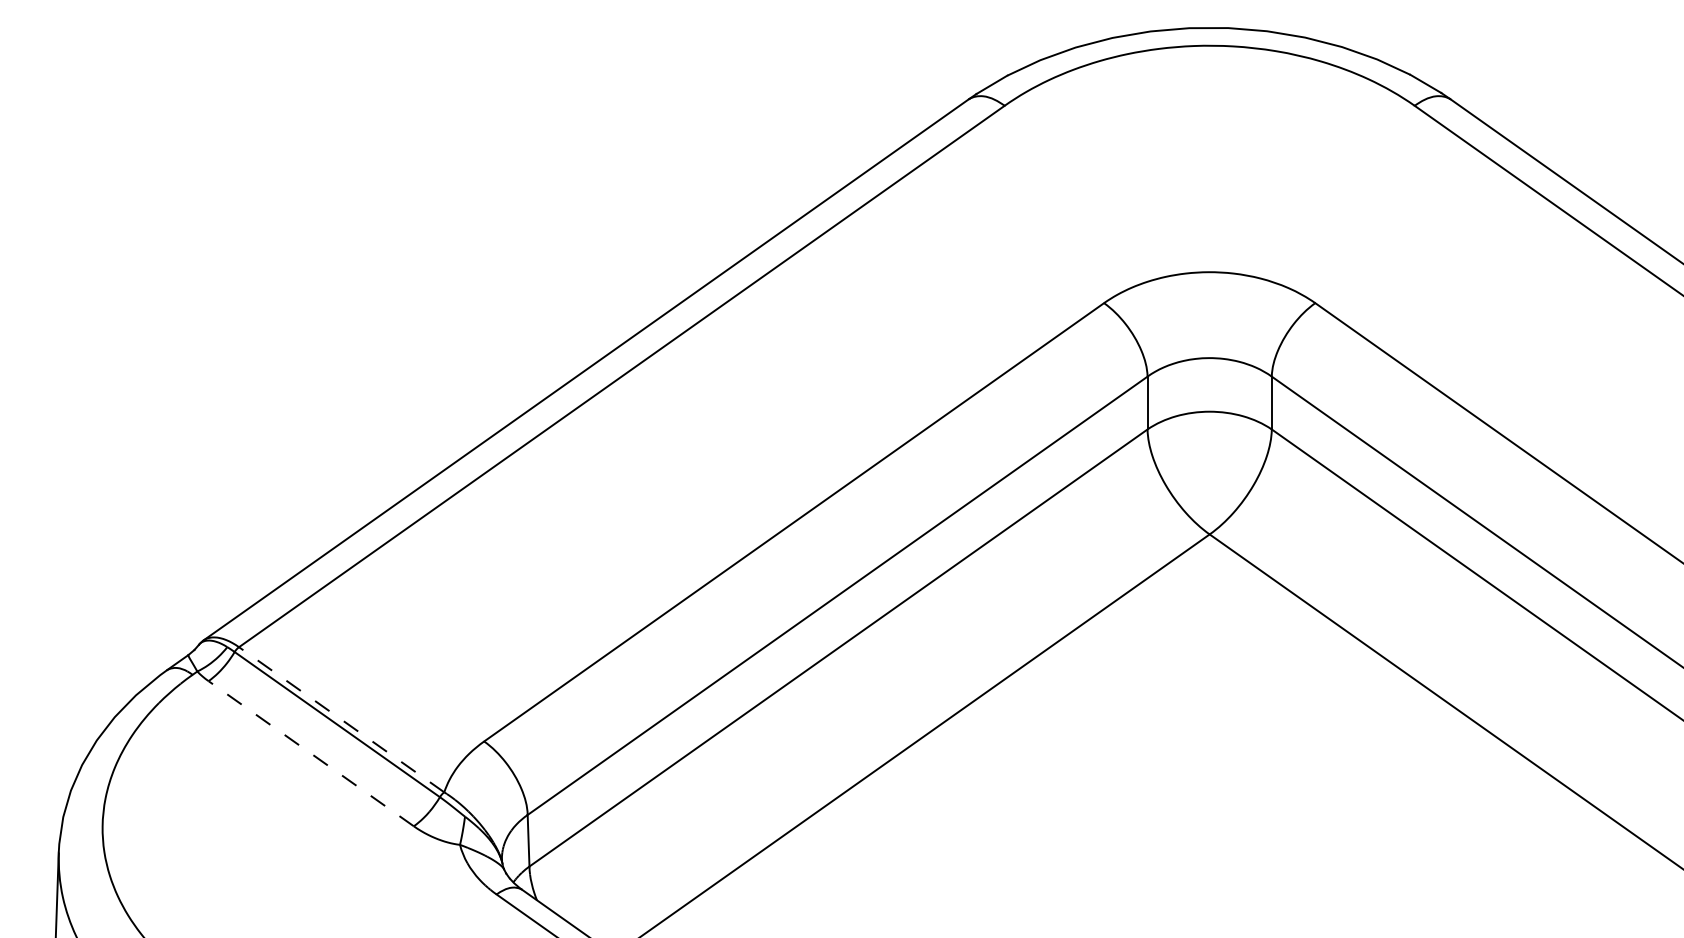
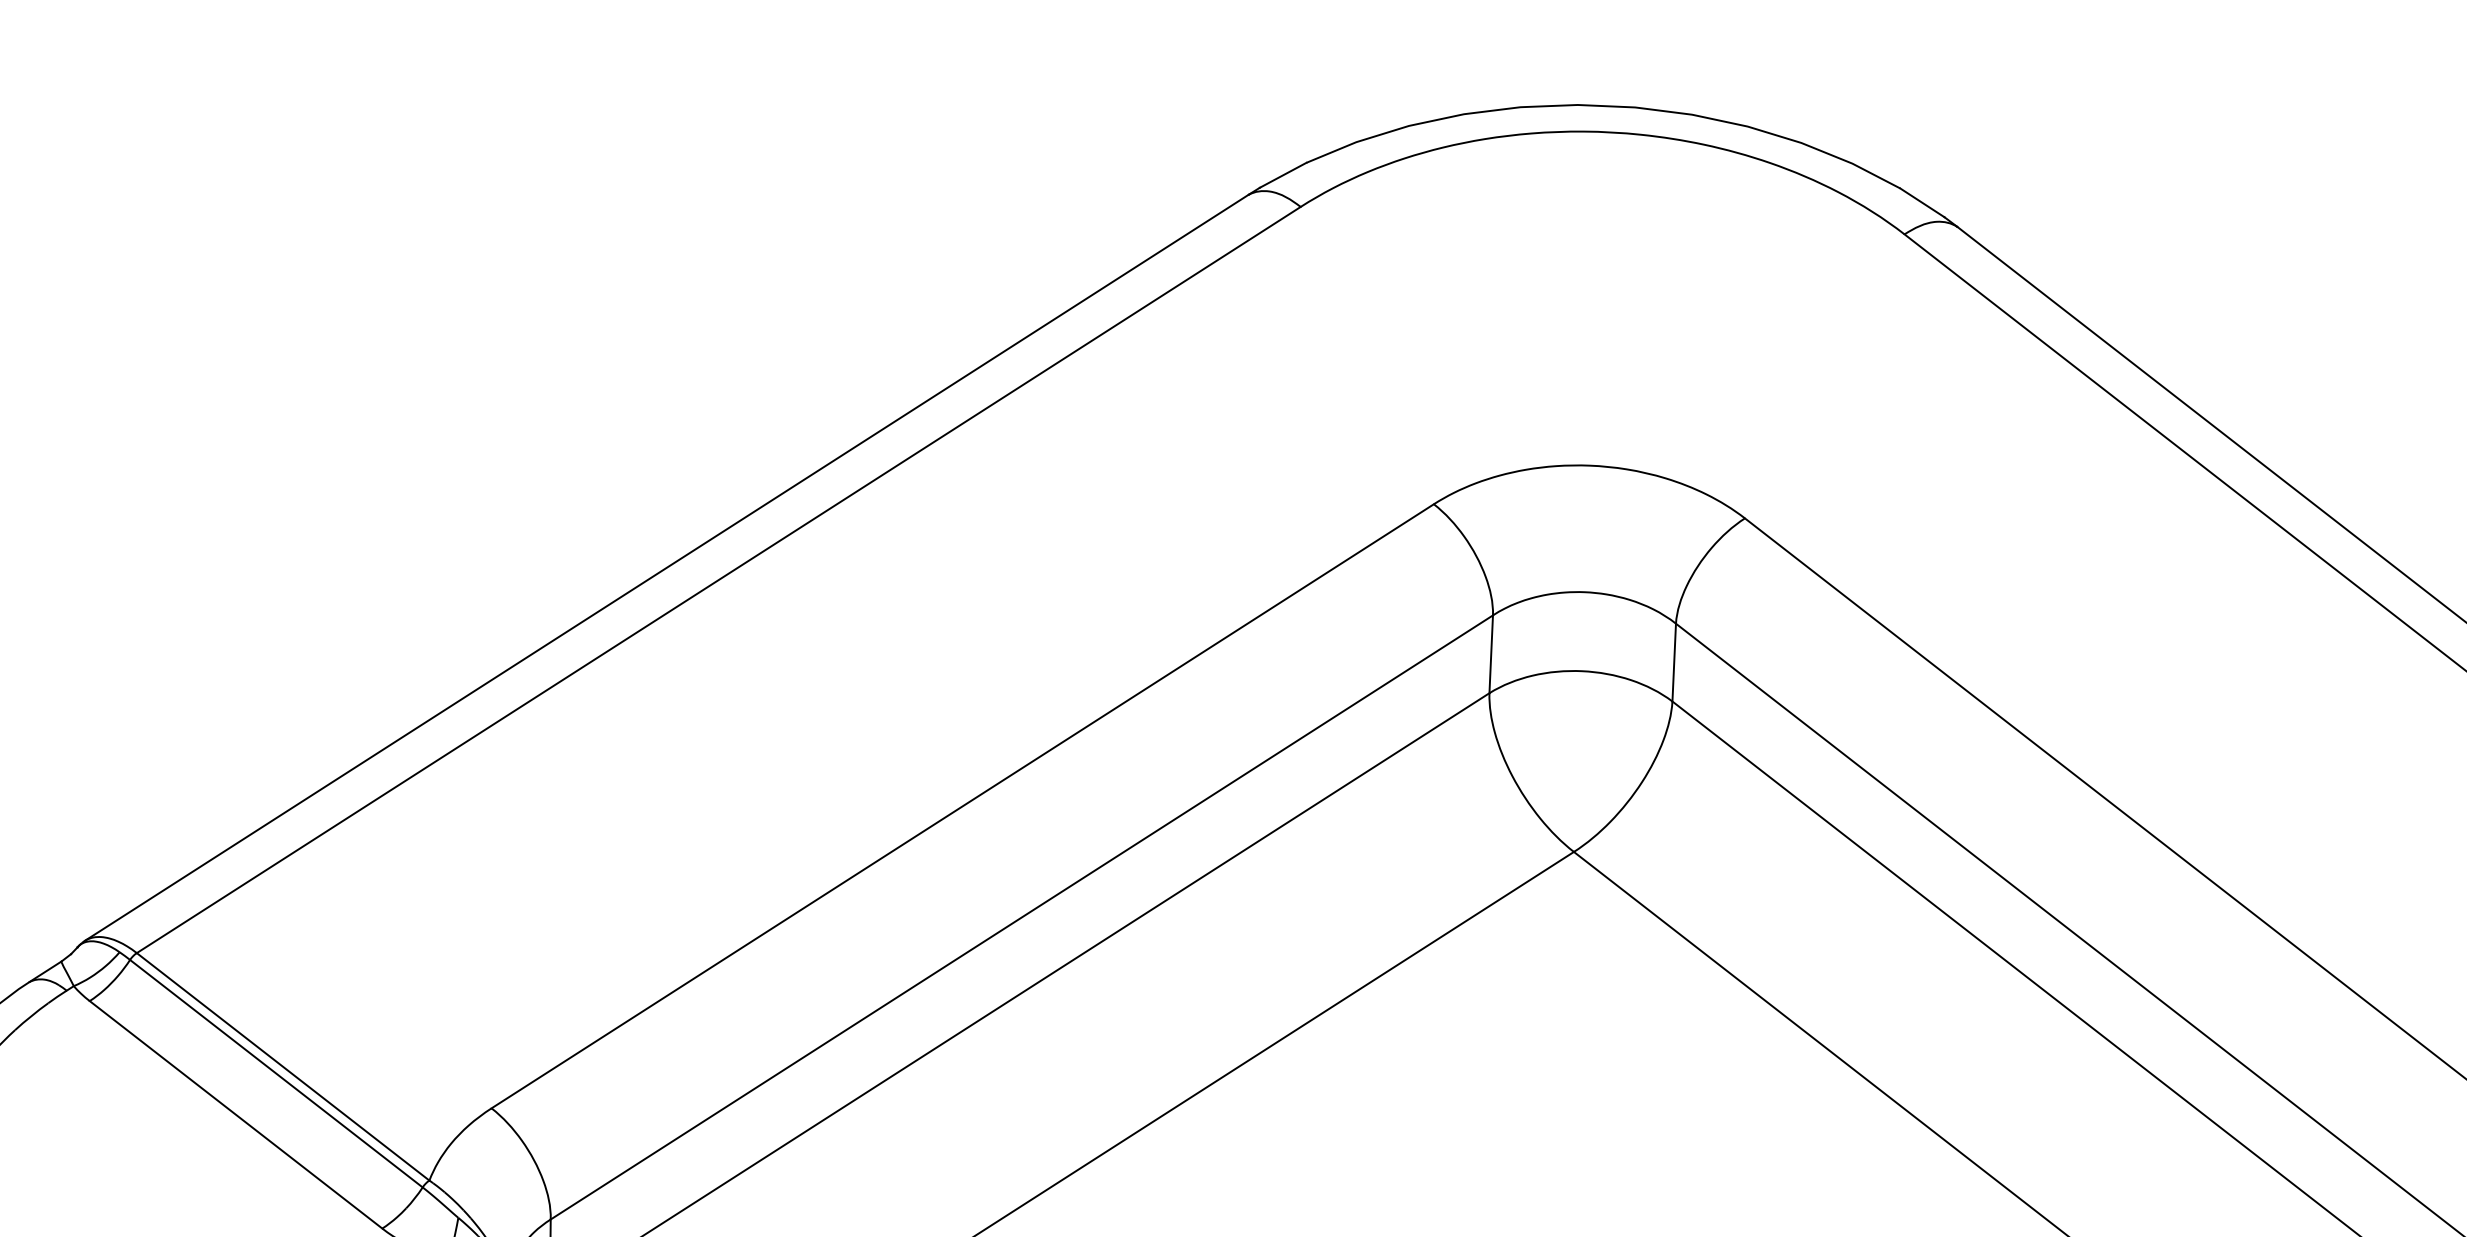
line: (341, 719) -> (282, 1066), dashed -> solid
line: (311, 753) -> (236, 1114), dashed -> solid

